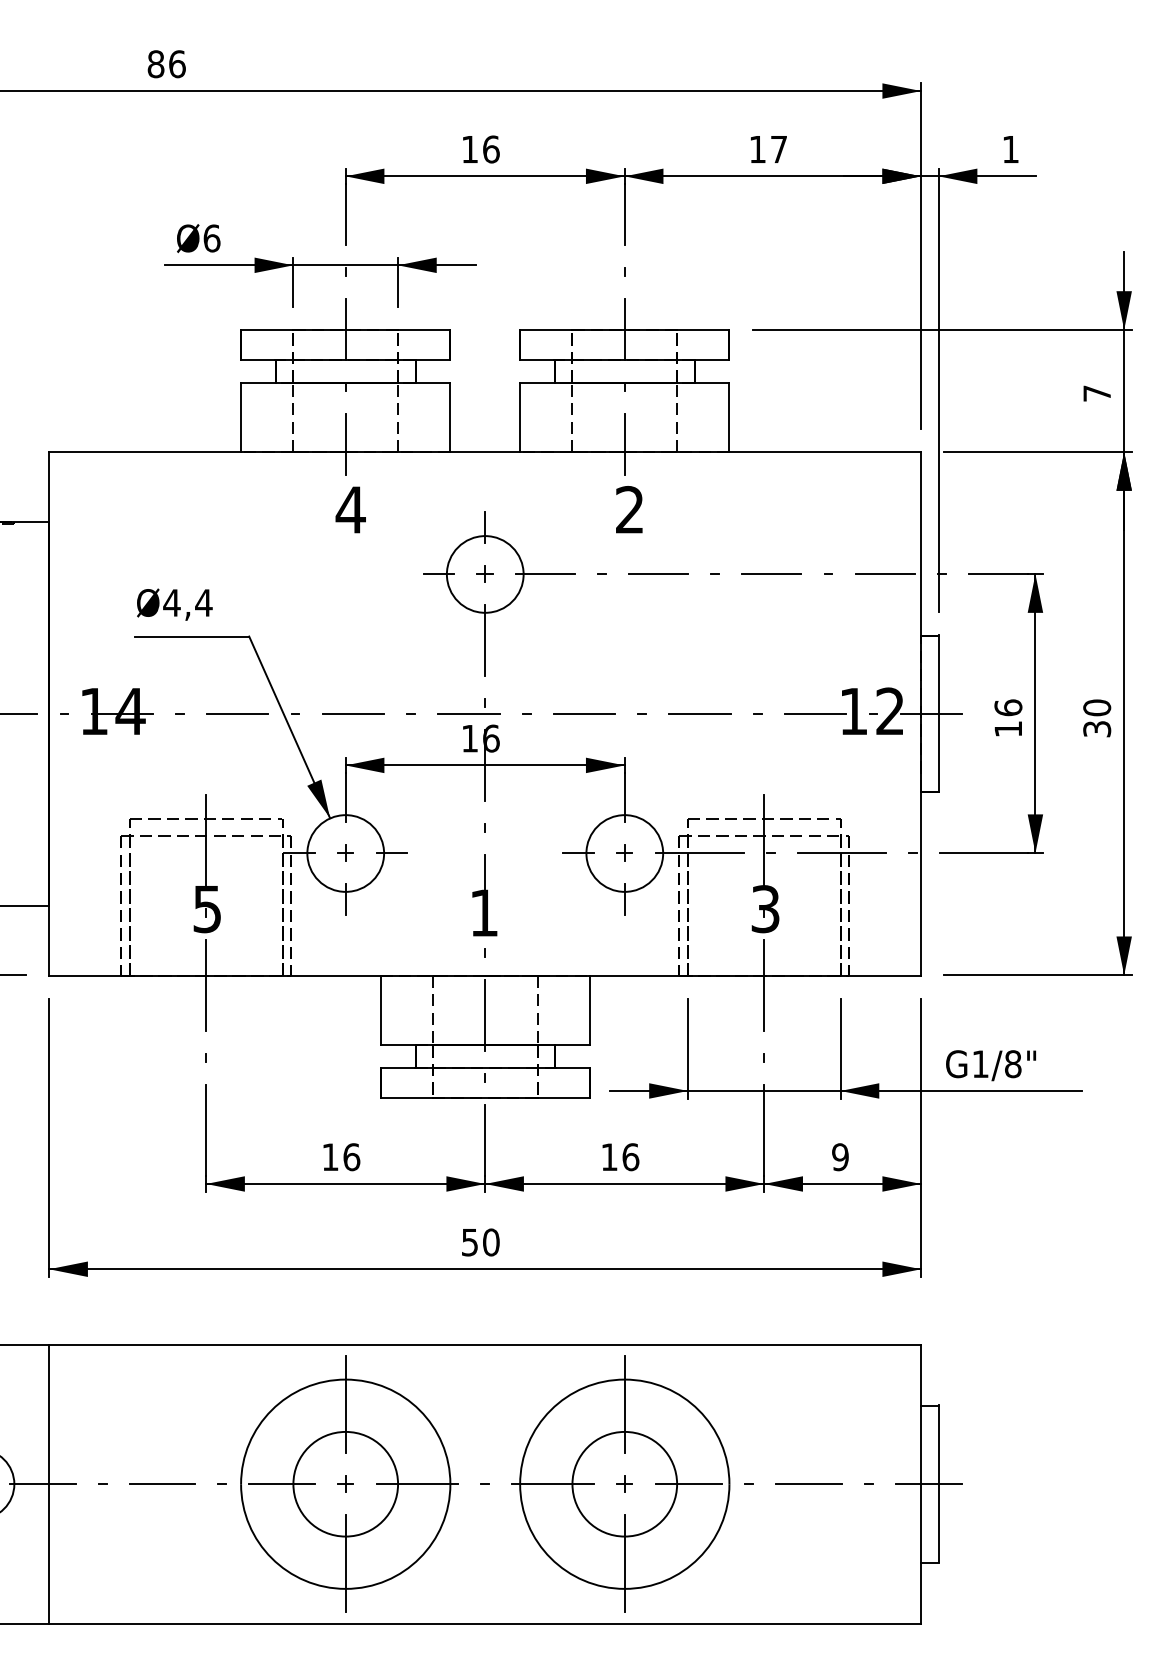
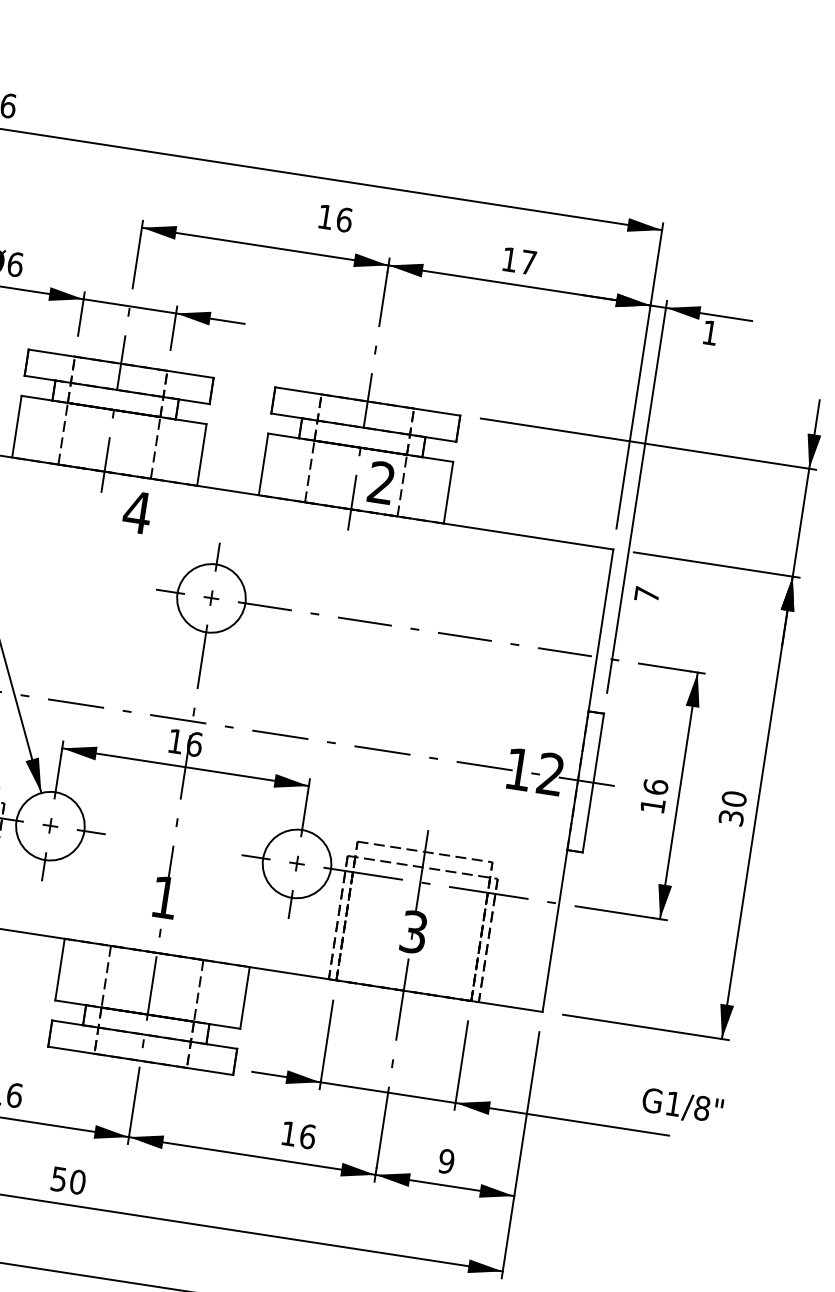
text: (481, 149) -> (335, 218), moved
text: (1011, 149) -> (710, 332), moved
text: (1096, 393) -> (646, 594), moved
text: (350, 509) -> (137, 512), moved
text: (629, 509) -> (381, 482), moved
text: (990, 1065) -> (682, 1106), moved
text: (620, 1157) -> (298, 1135), moved
text: (480, 1242) -> (68, 1180), moved

